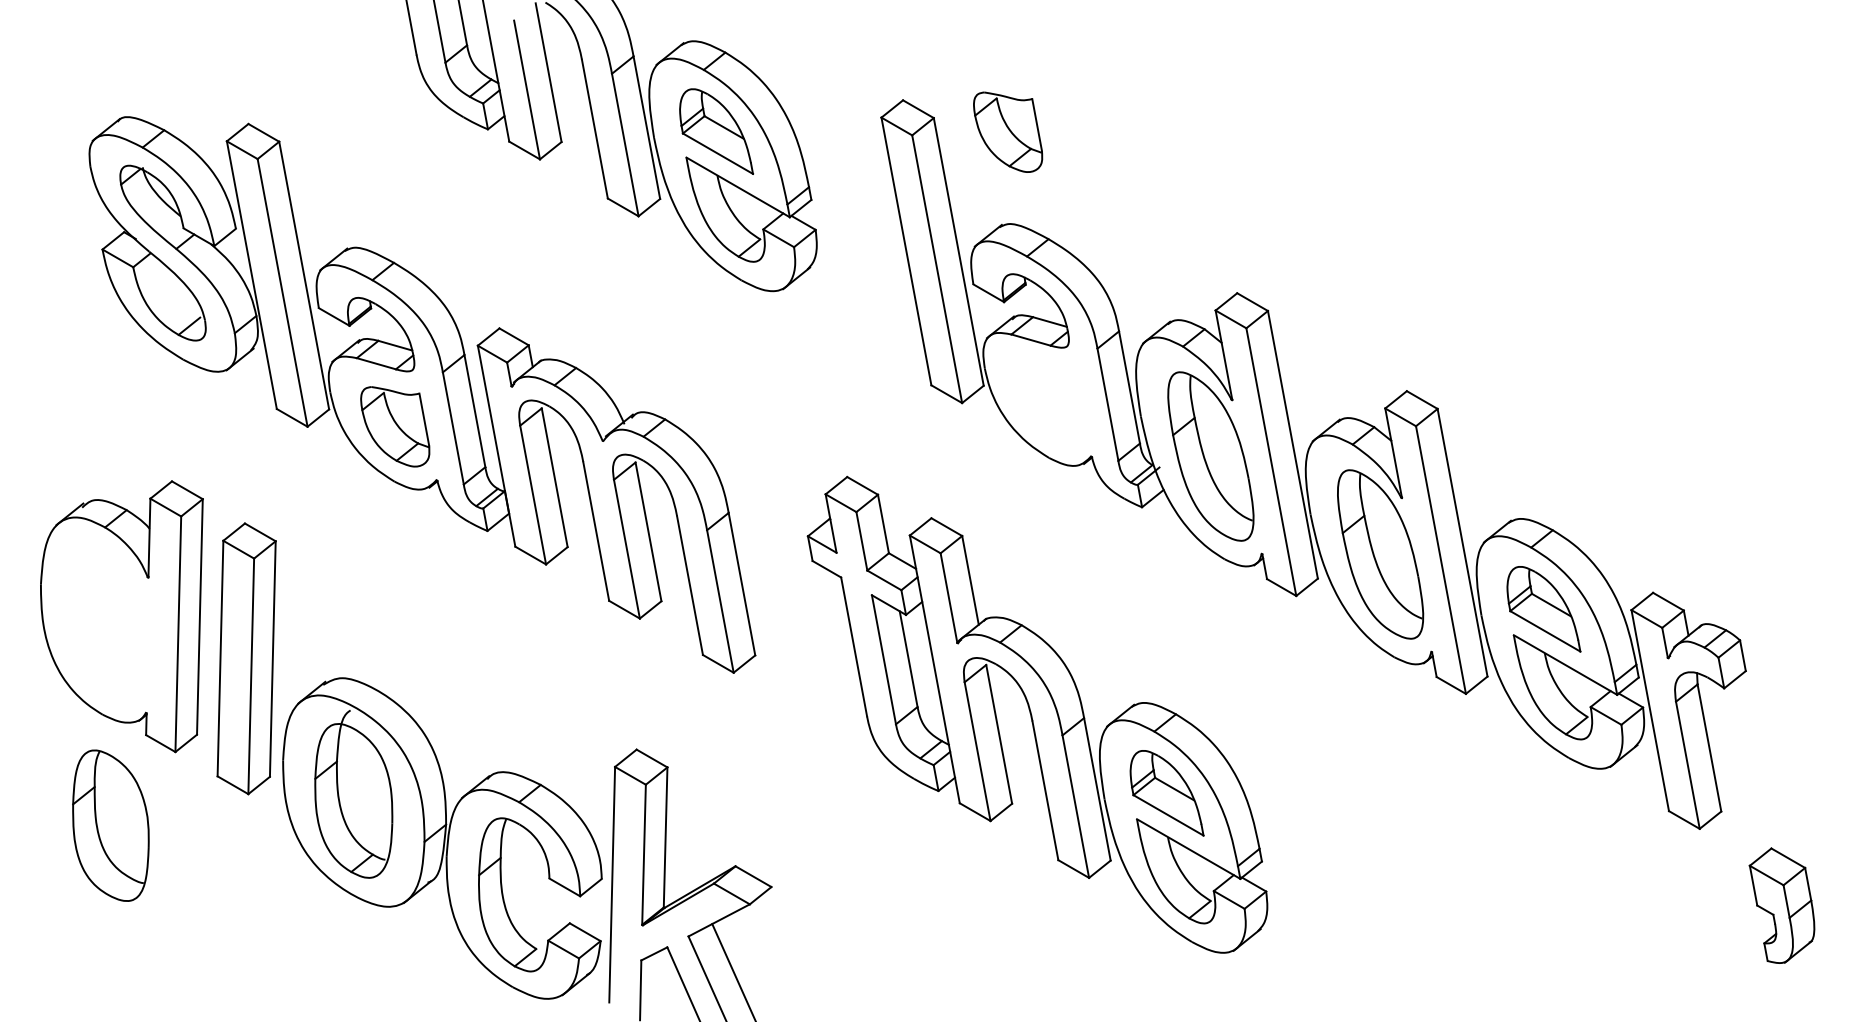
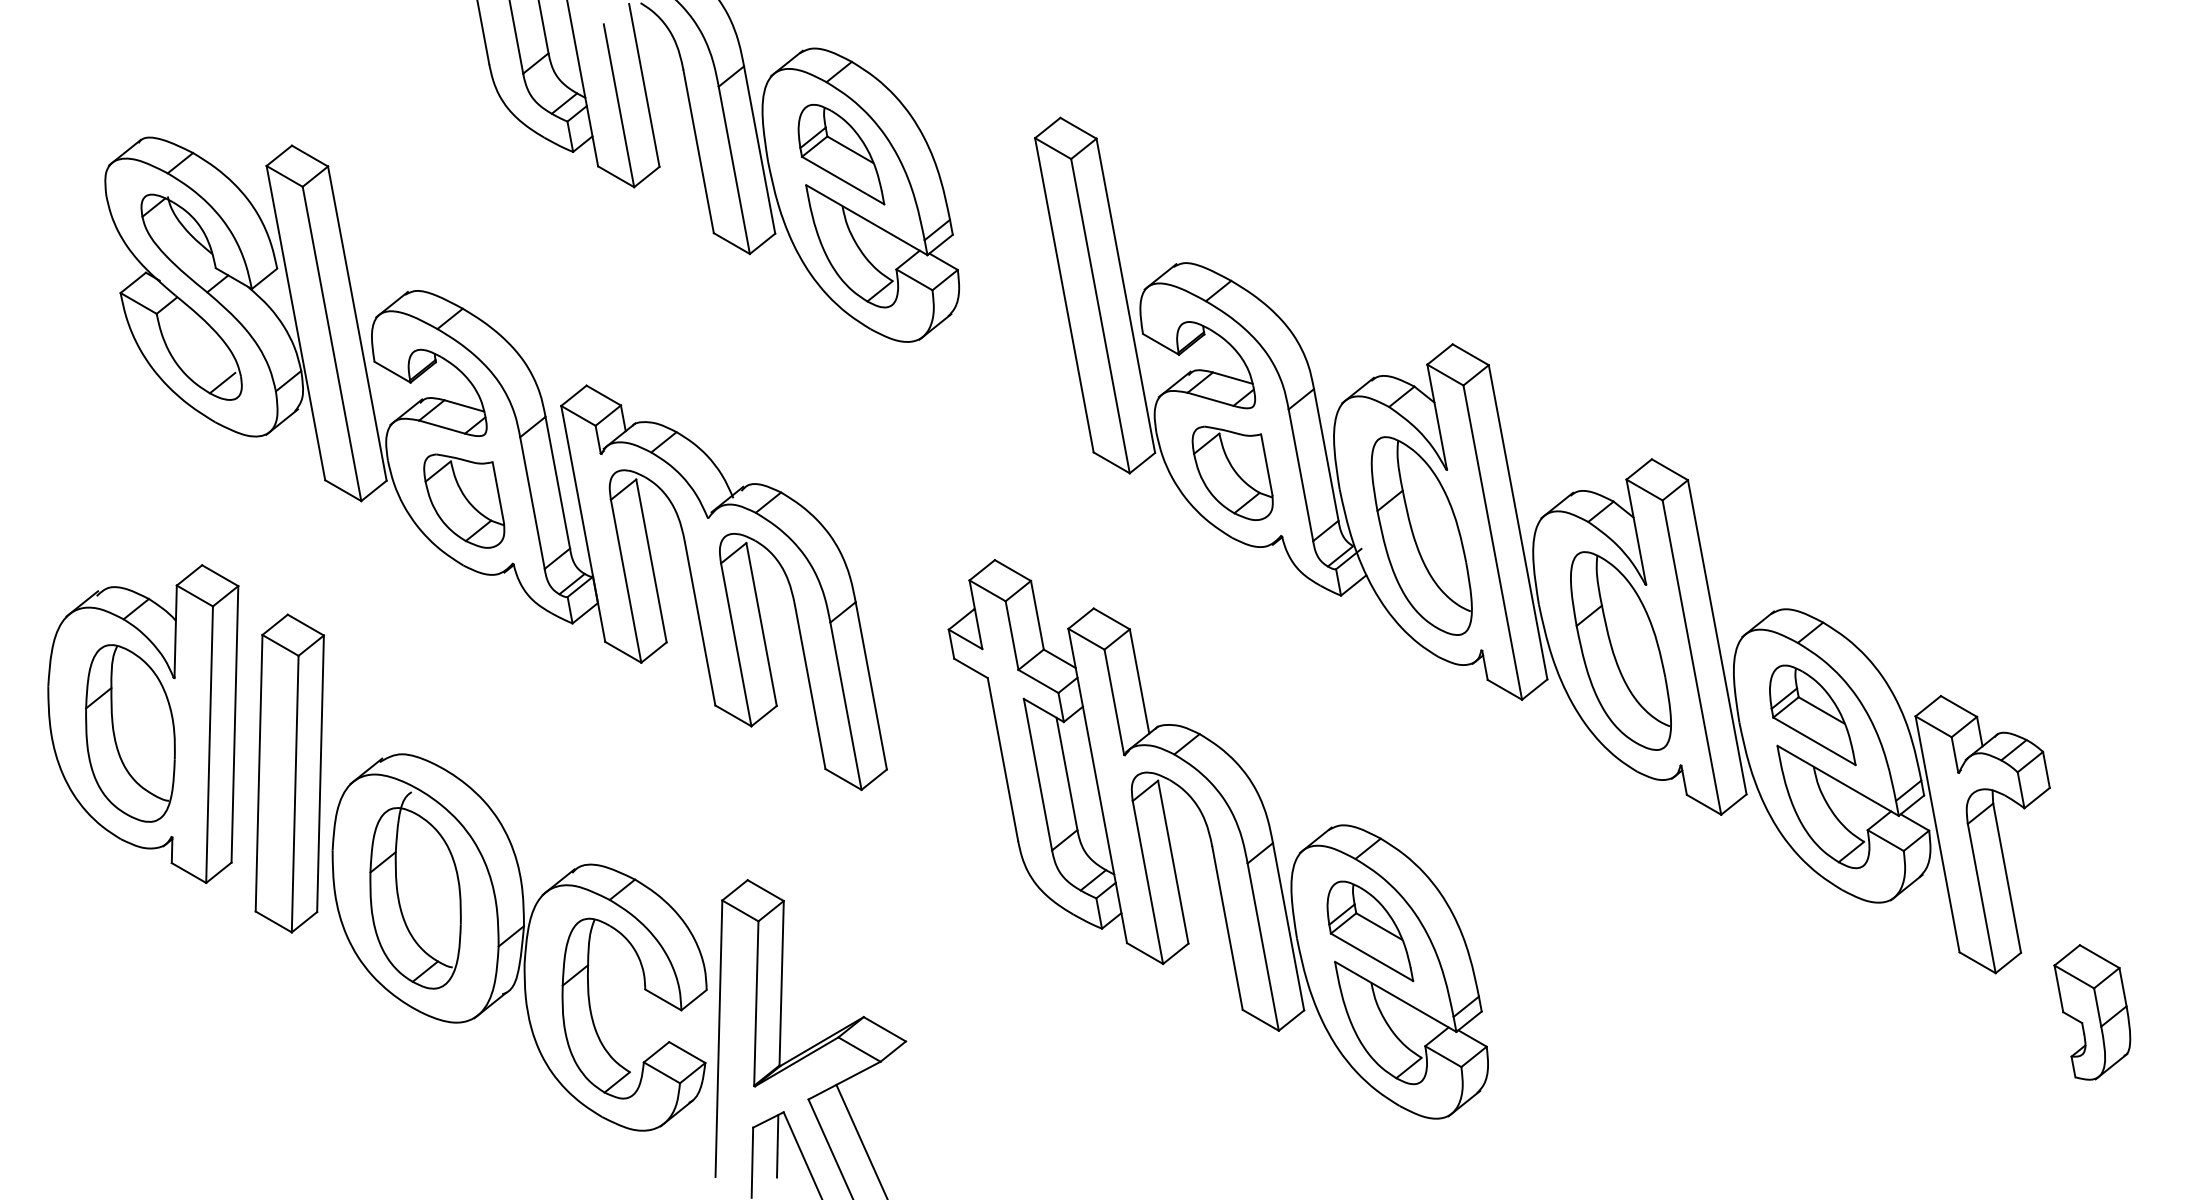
part: (1007, 131) -> (1232, 472), moved
part: (110, 825) -> (130, 733), moved
part: (442, 838) -> (519, 942), moved
part: (1782, 905) -> (2092, 1012), moved
line: (662, 975) -> (777, 1145), added

